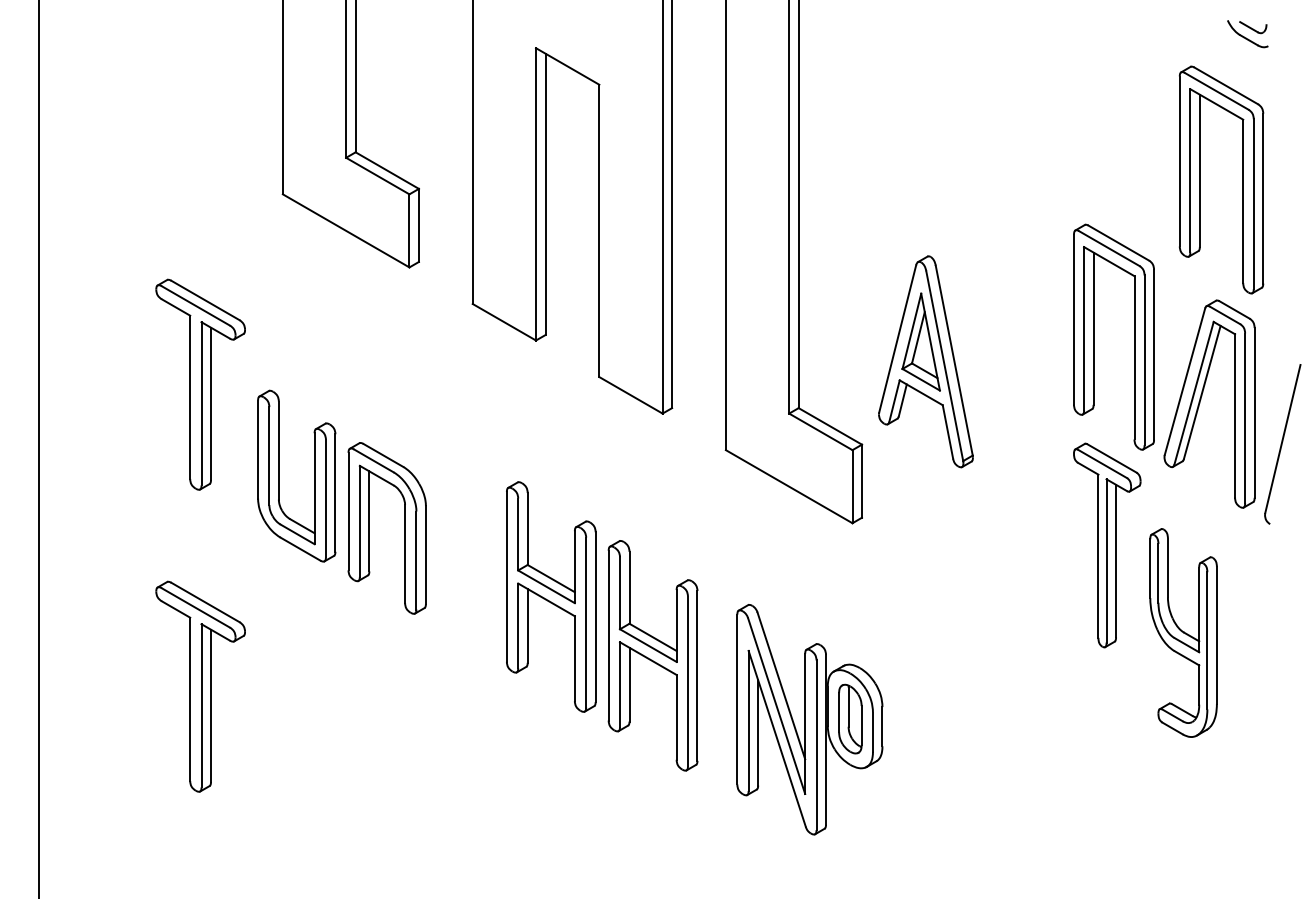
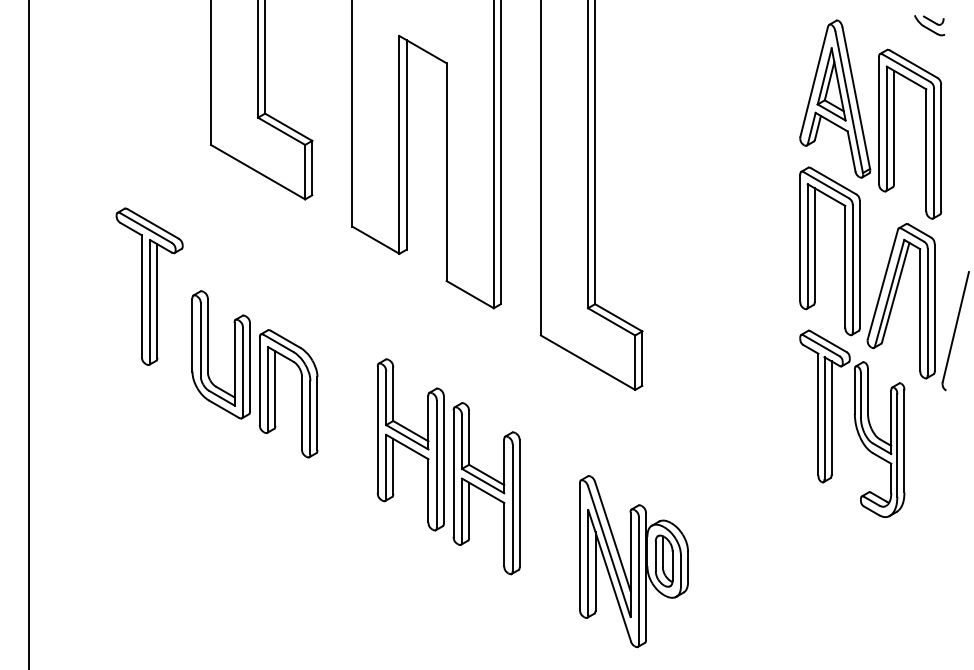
part: (925, 361) -> (834, 98), moved
part: (1183, 632) -> (879, 439), moved
part: (200, 686) -> (149, 511), removed
part: (809, 719) -> (633, 561), moved

